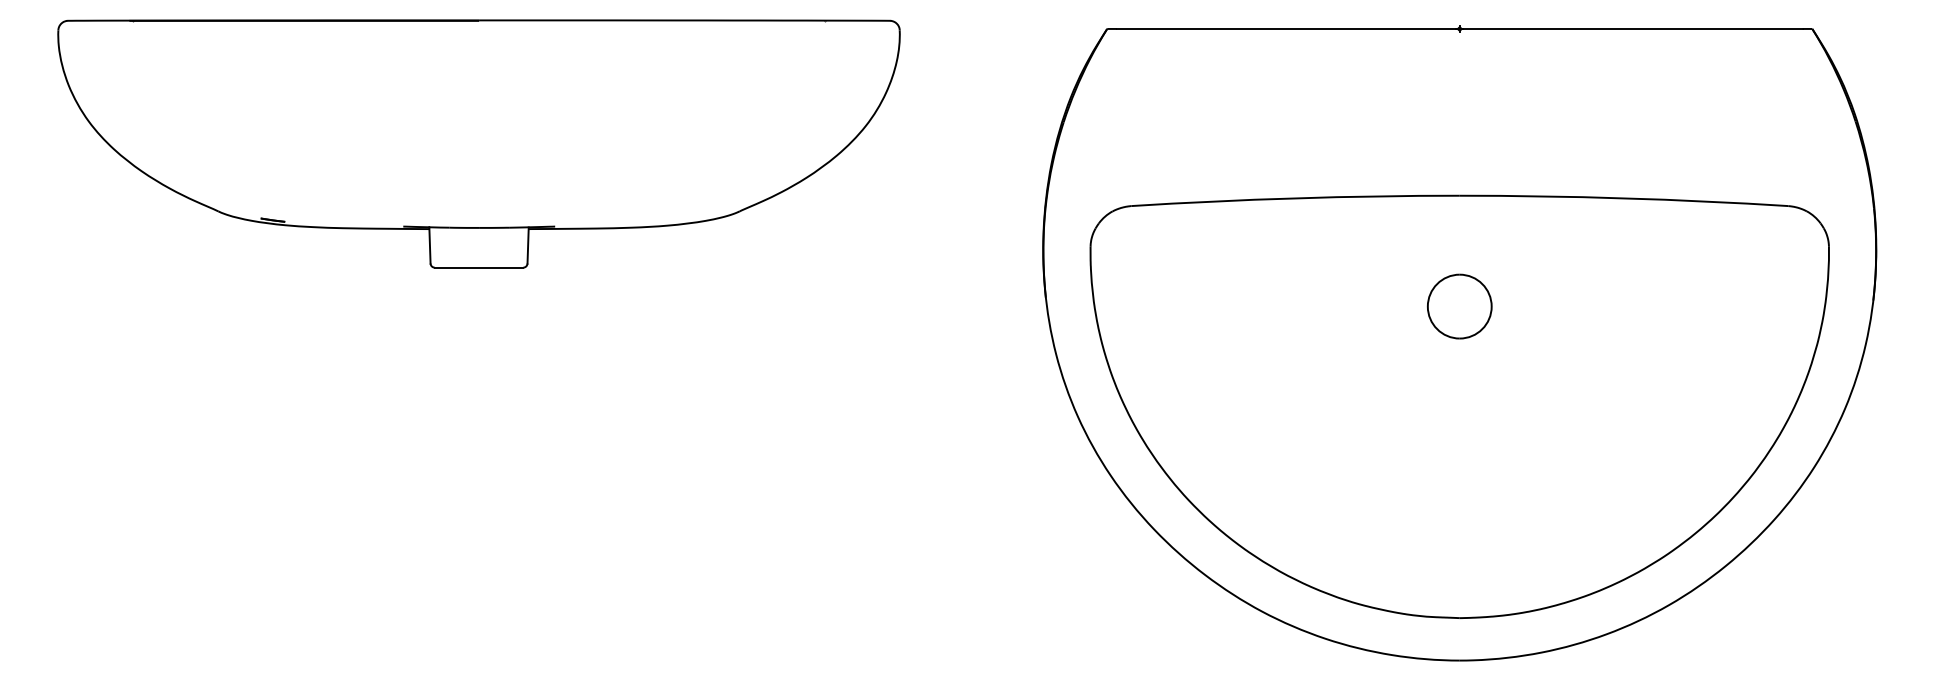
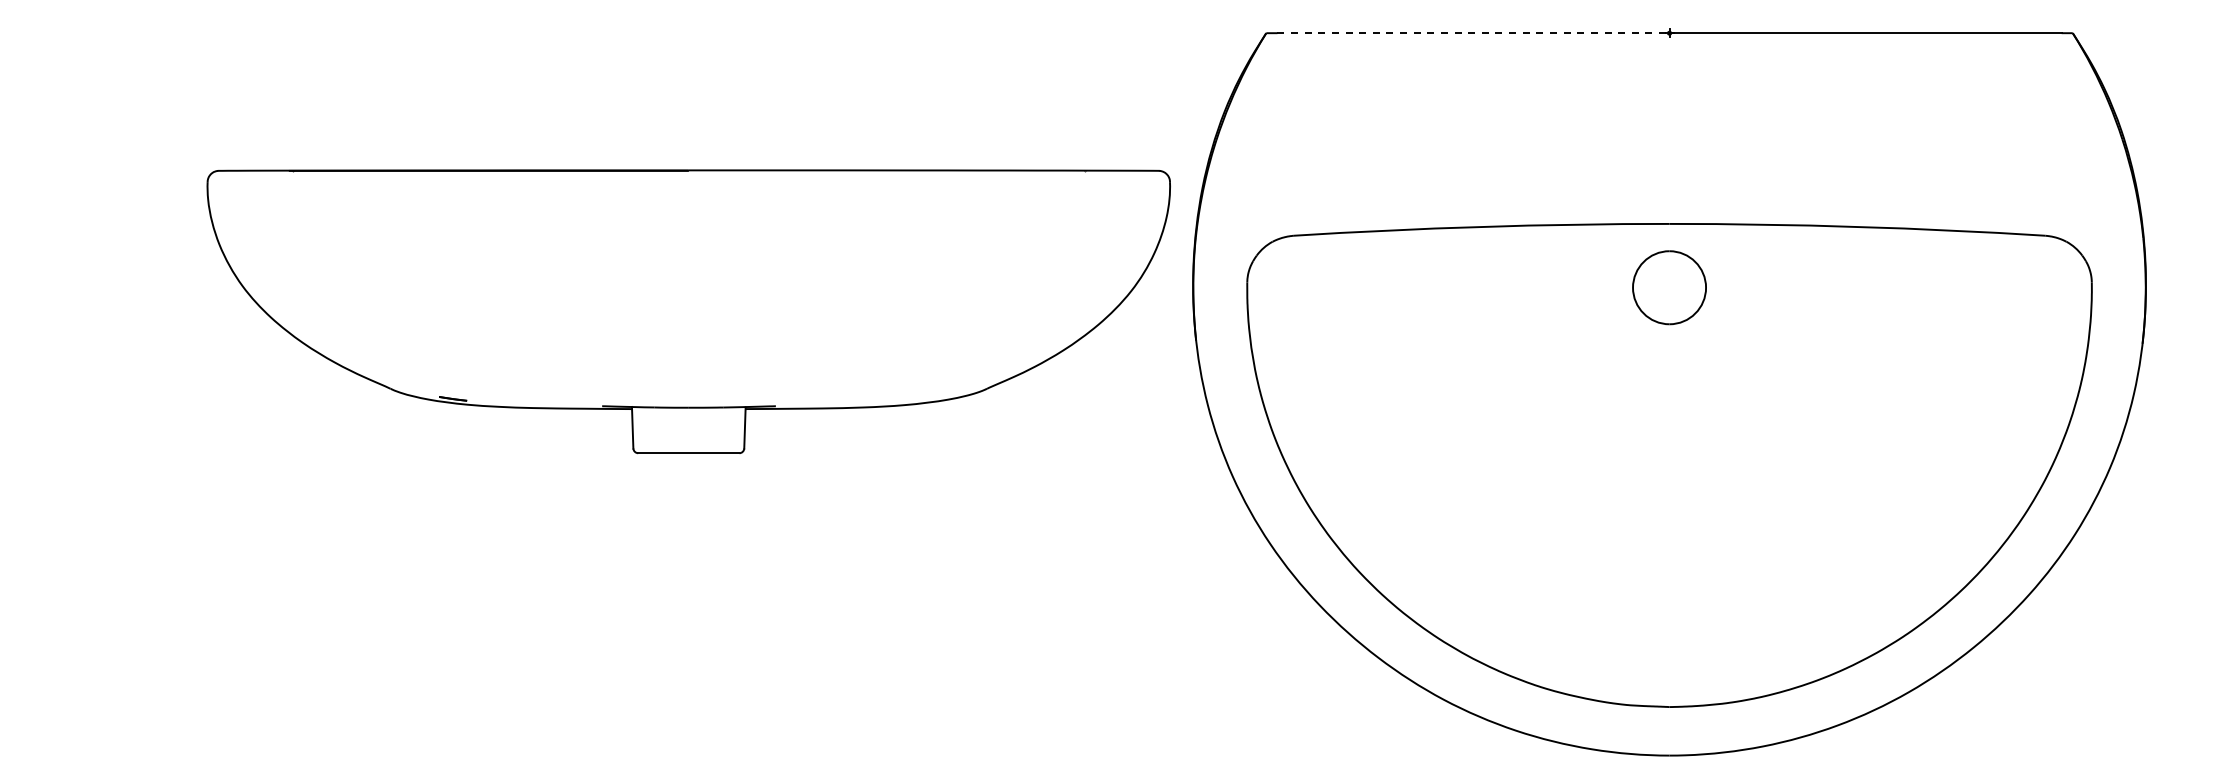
line: (1288, 29) -> (1473, 33), solid -> dashed
part: (478, 143) -> (688, 311), moved
part: (1459, 306) -> (1669, 287), moved

